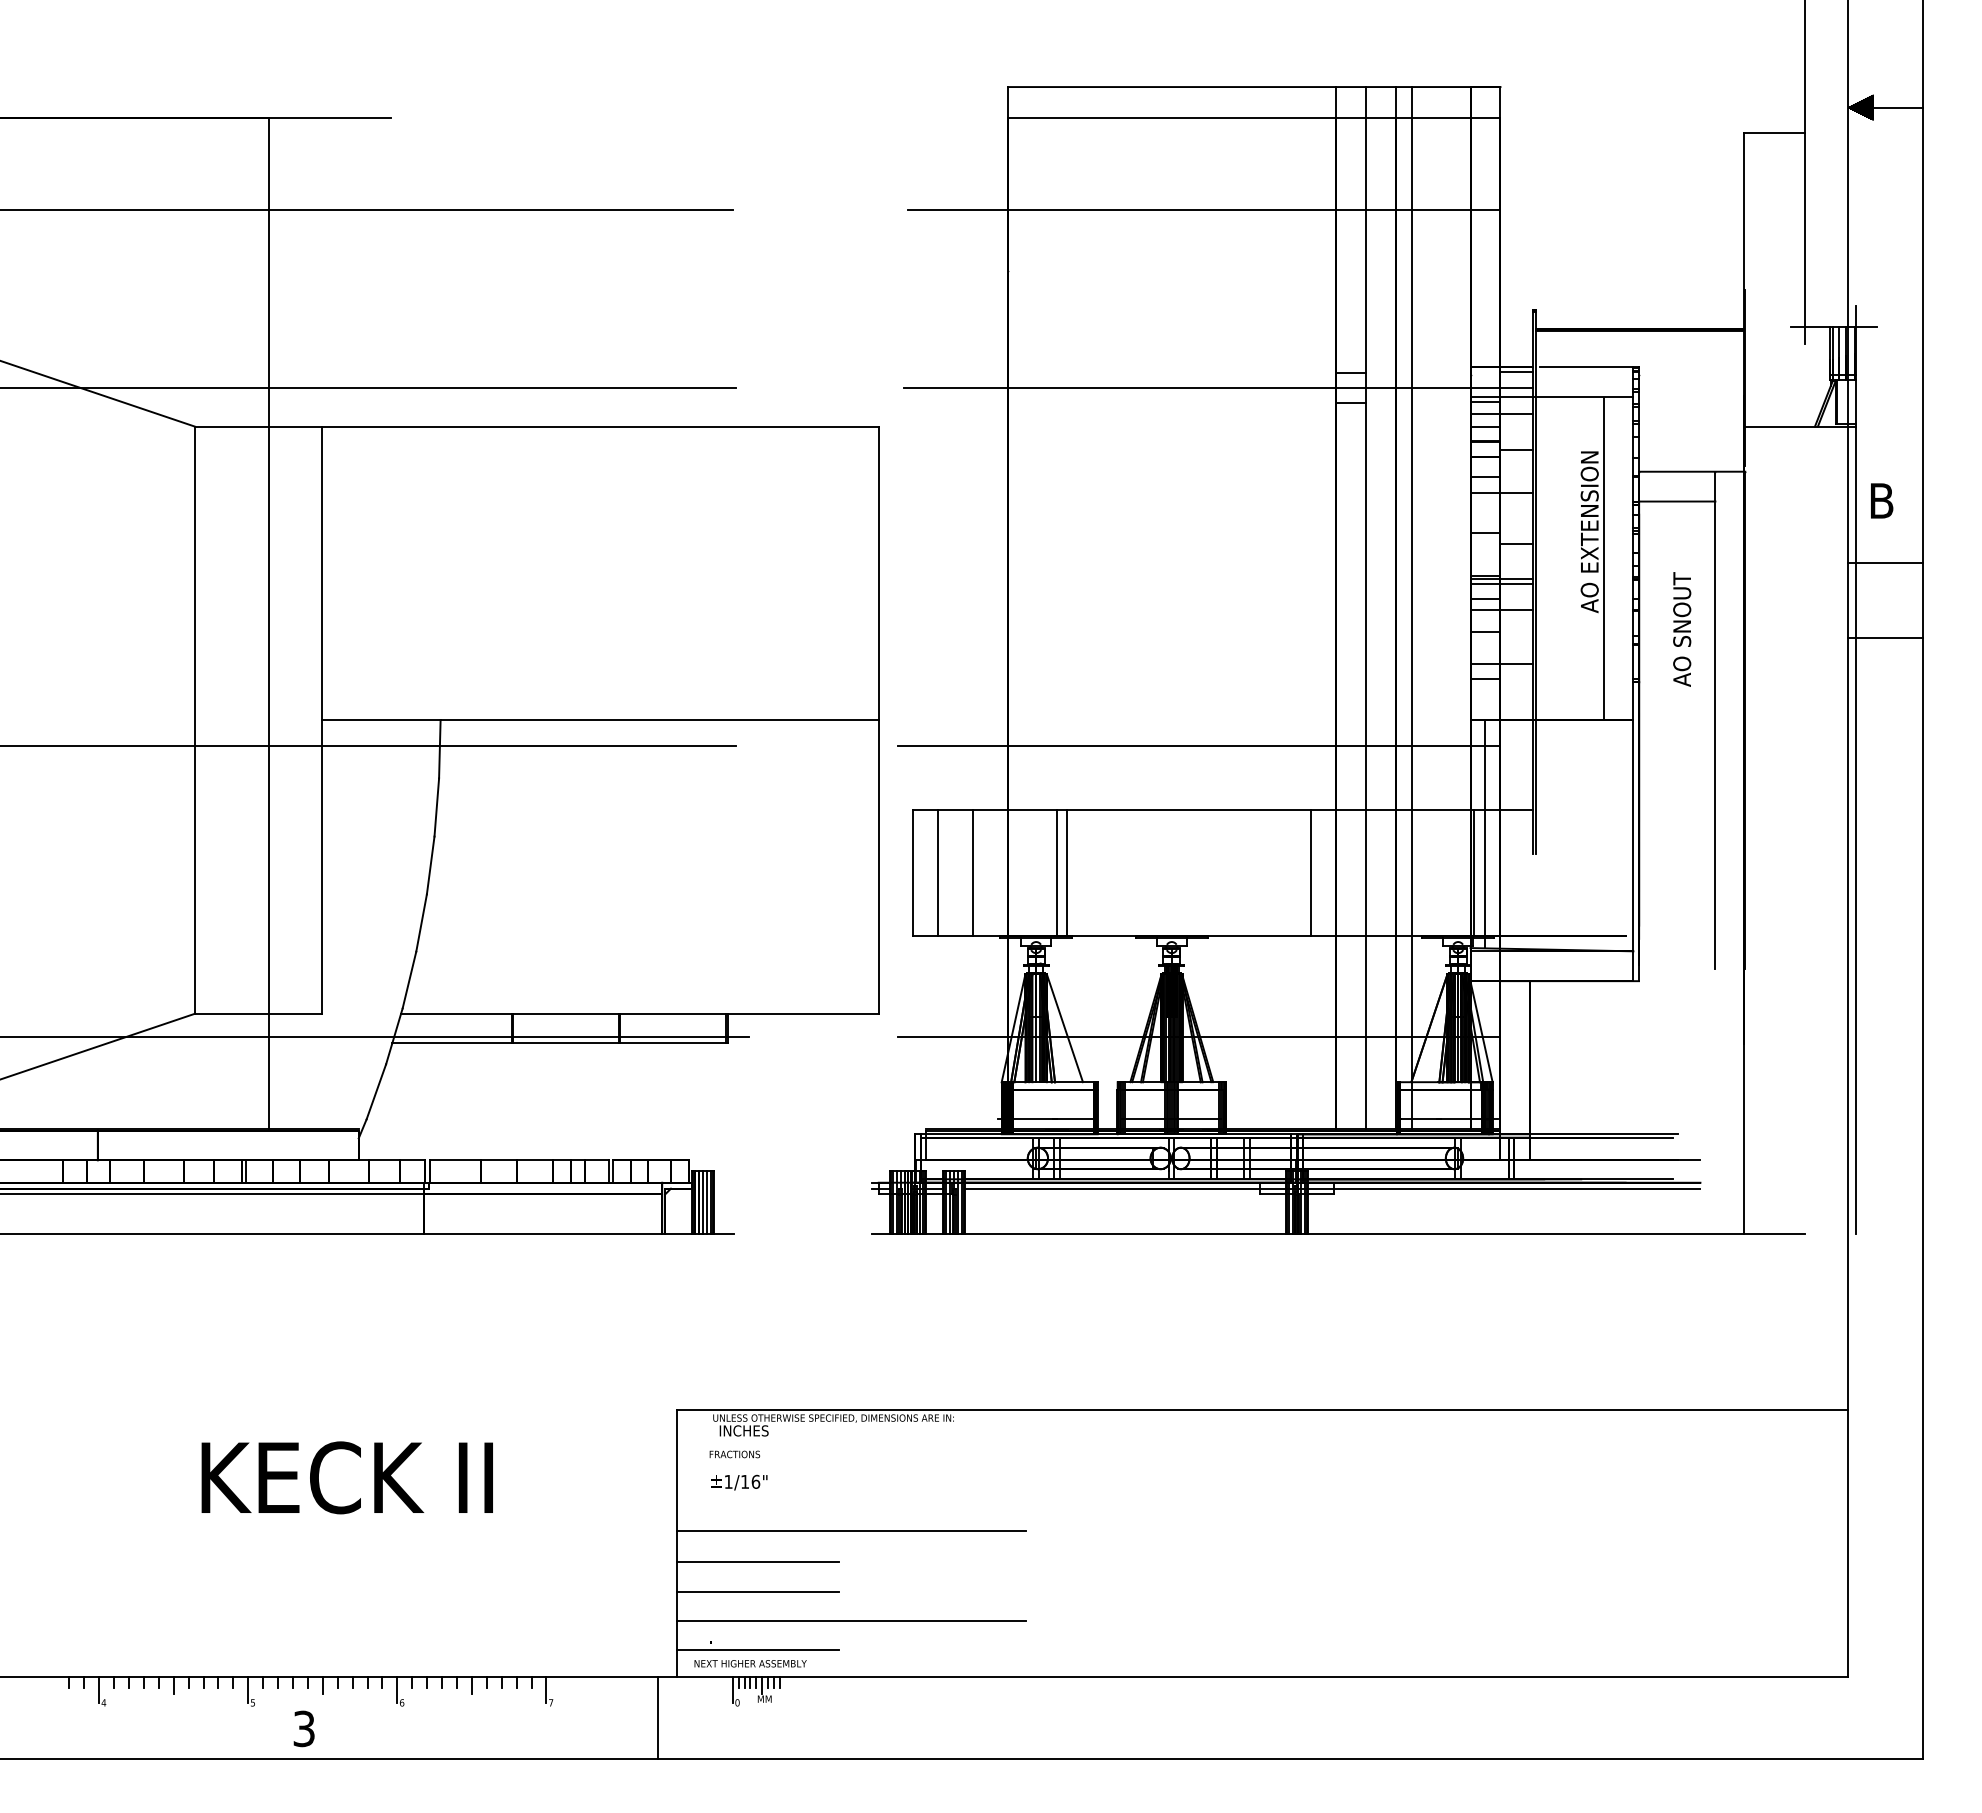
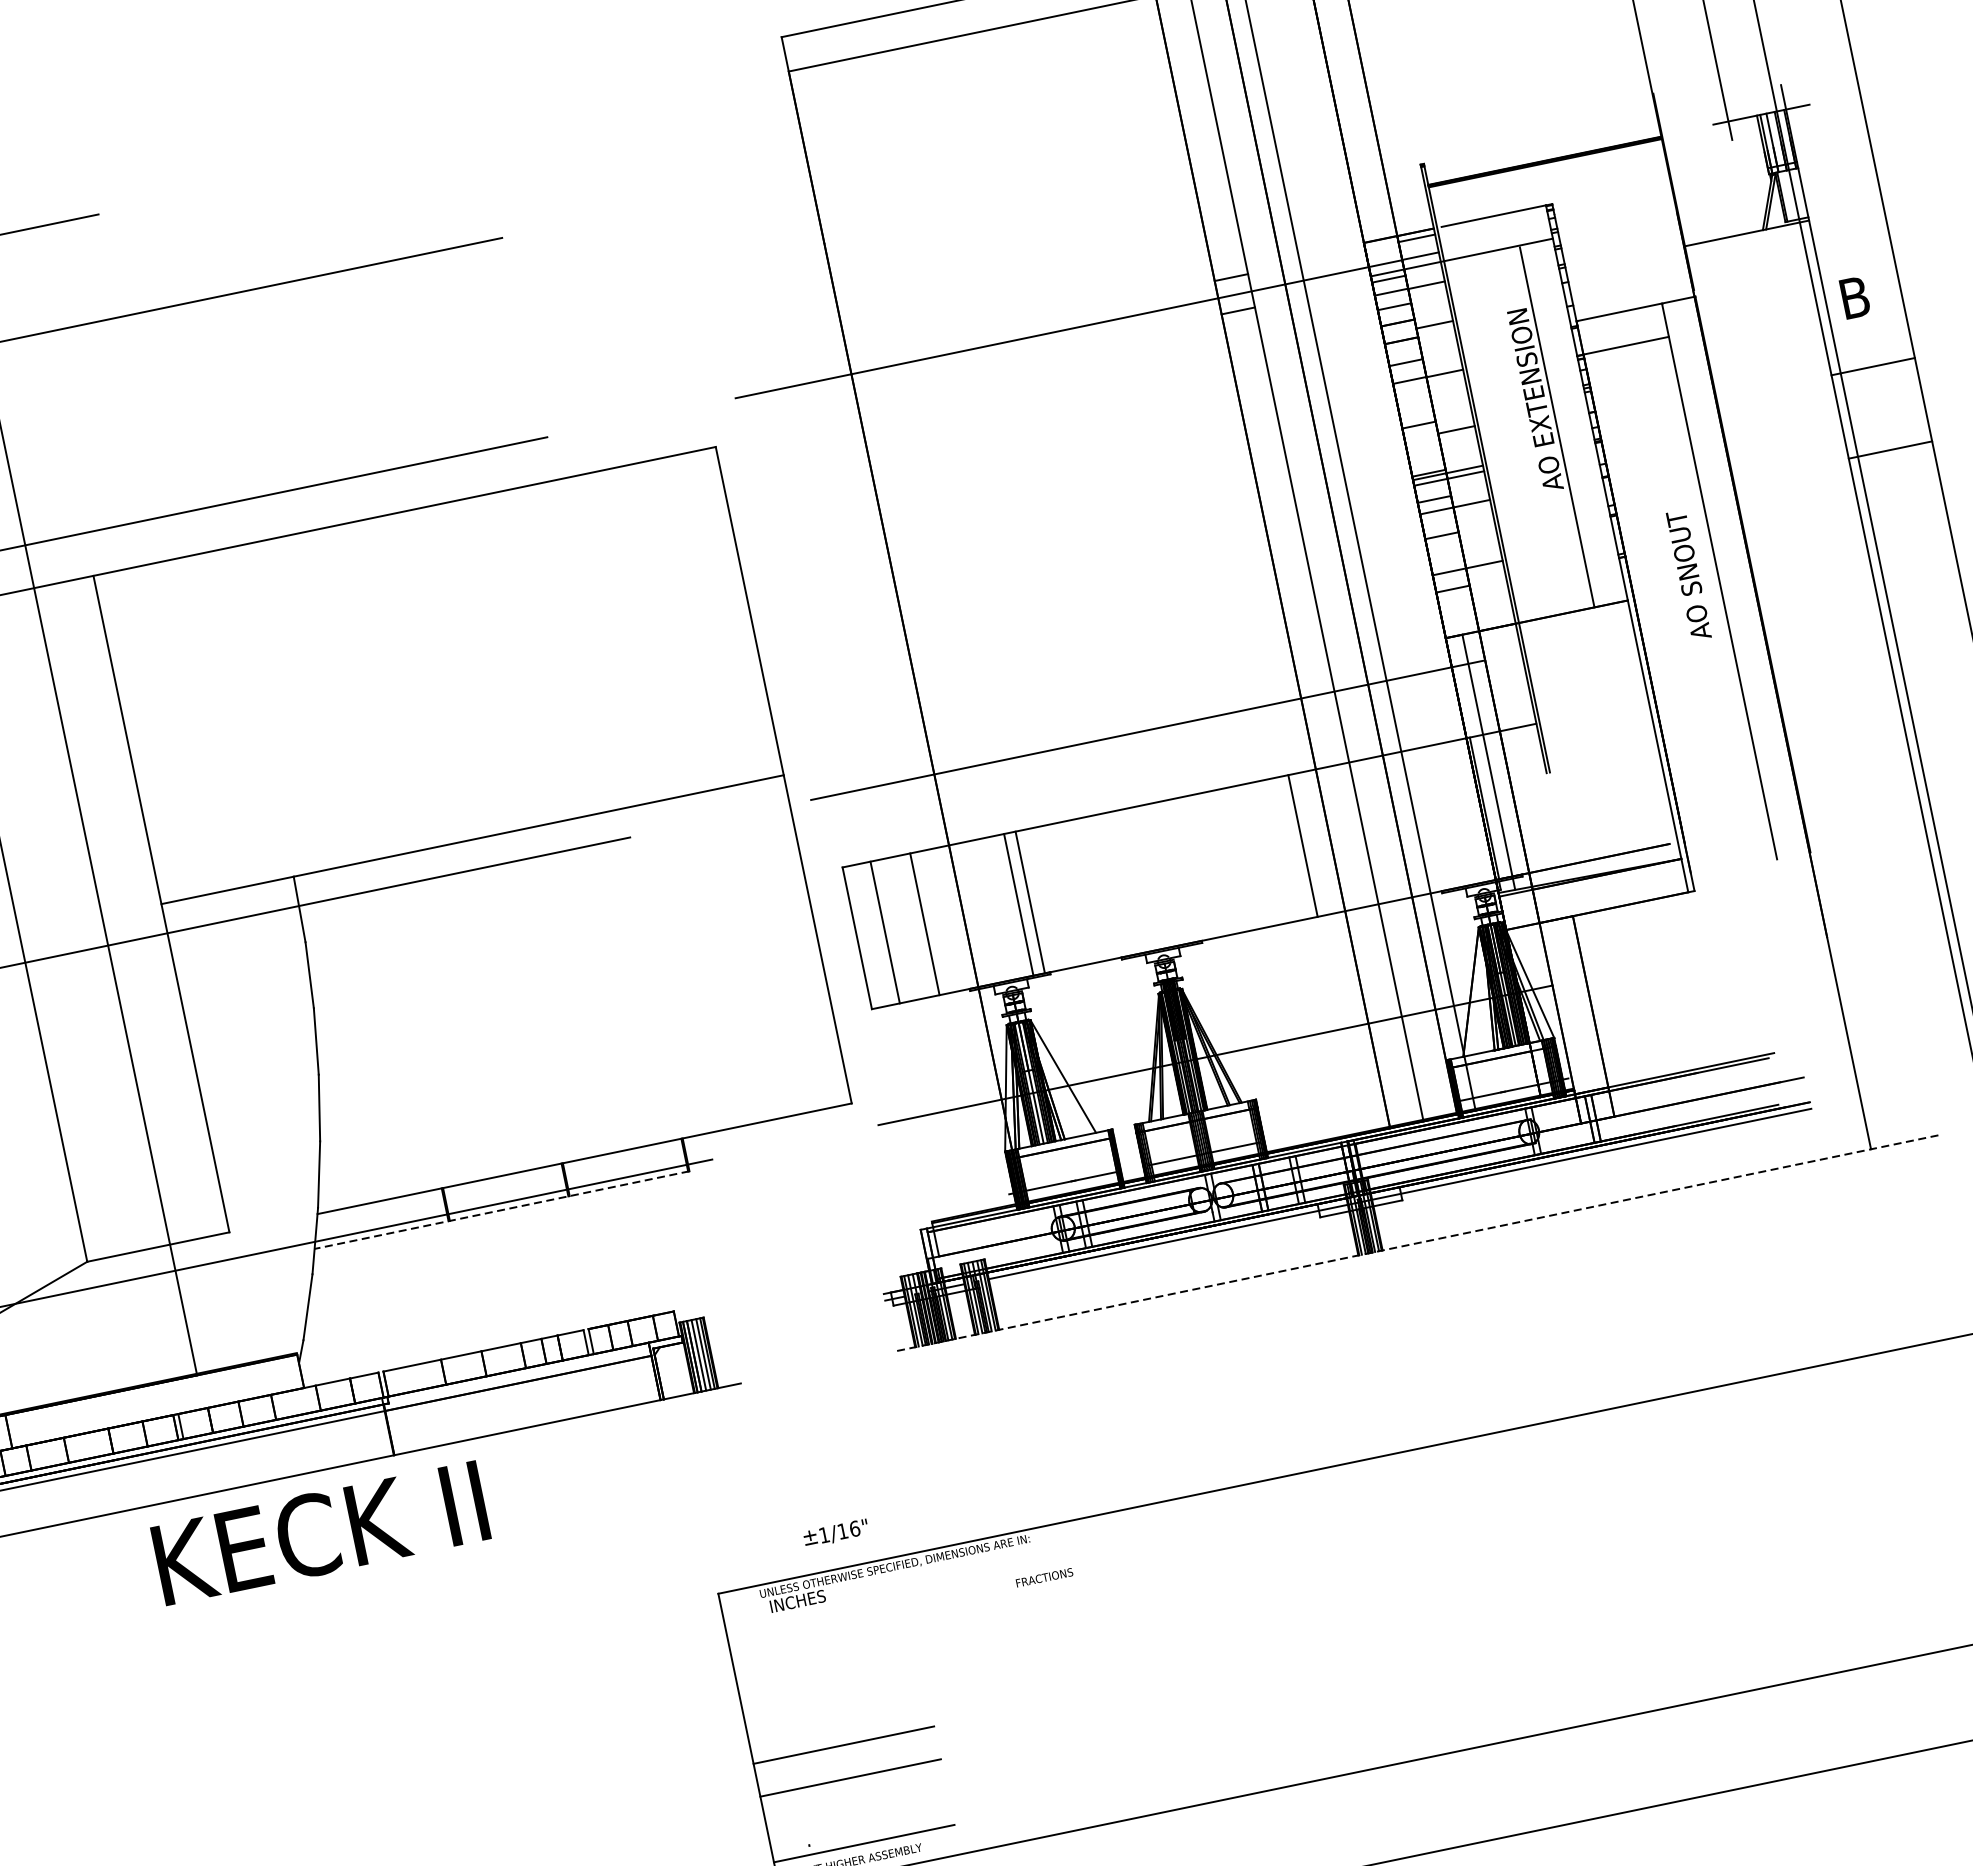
line: (1203, 209) -> (1028, 128), removed
text: (1682, 629) -> (1689, 575), moved
line: (560, 1043) -> (502, 1210), solid -> dashed
line: (1338, 1233) -> (1416, 1242), solid -> dashed
text: (734, 1454) -> (1044, 1577), moved
text: (346, 1477) -> (319, 1533), moved
text: (739, 1482) -> (836, 1533), moved
line: (851, 1531) -> (941, 1688), removed
line: (851, 1621) -> (962, 1789), removed

